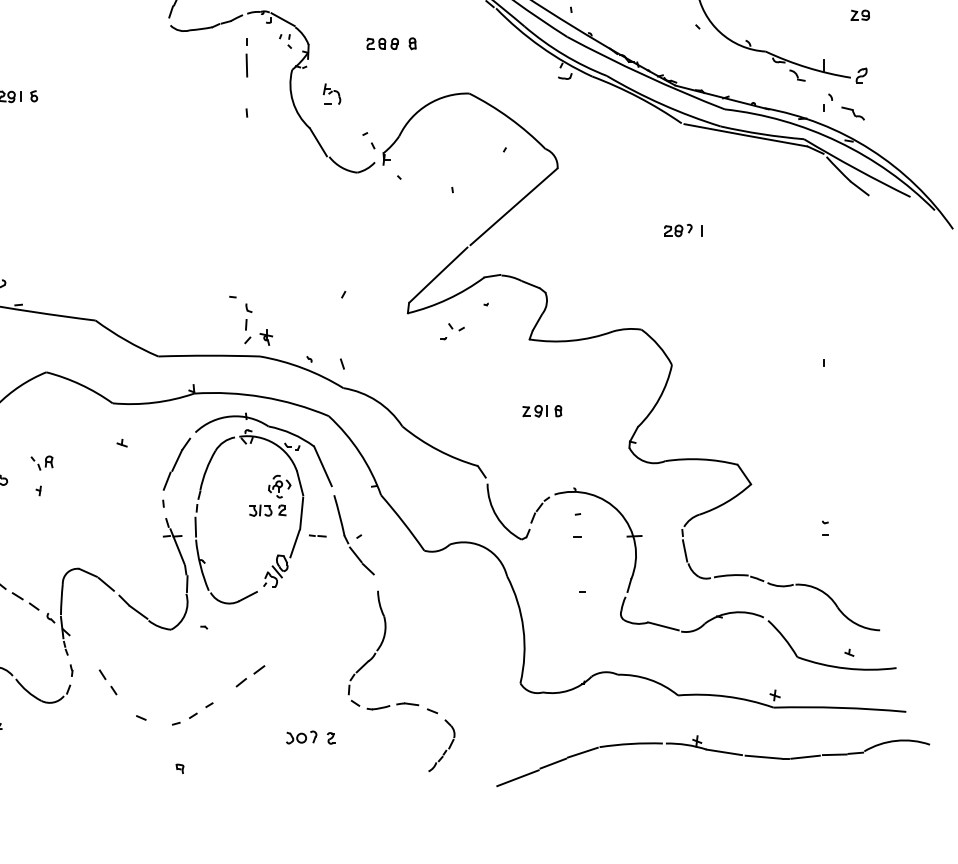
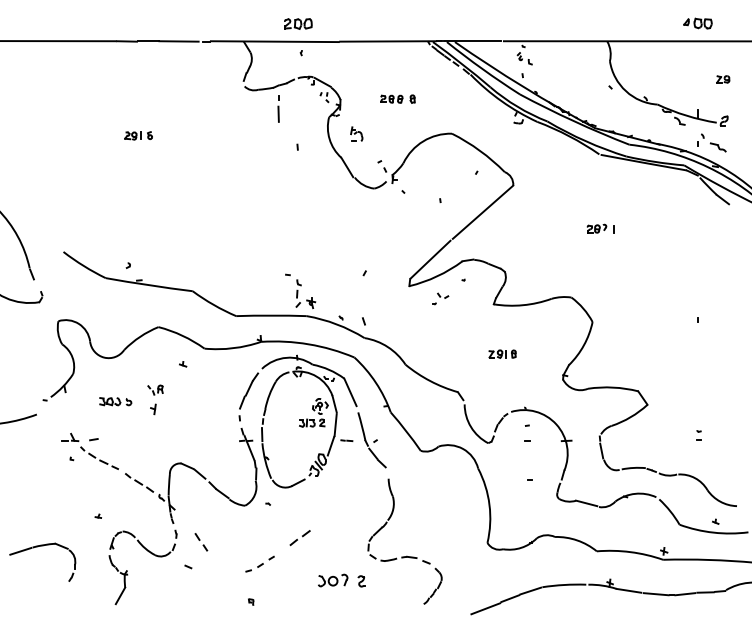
line: (246, 57) -> (278, 108), moved
part: (122, 443) -> (183, 364), moved
part: (37, 491) -> (152, 409), size x1.6
line: (141, 717) -> (188, 566), moved
part: (310, 737) -> (341, 580), size x1.4

